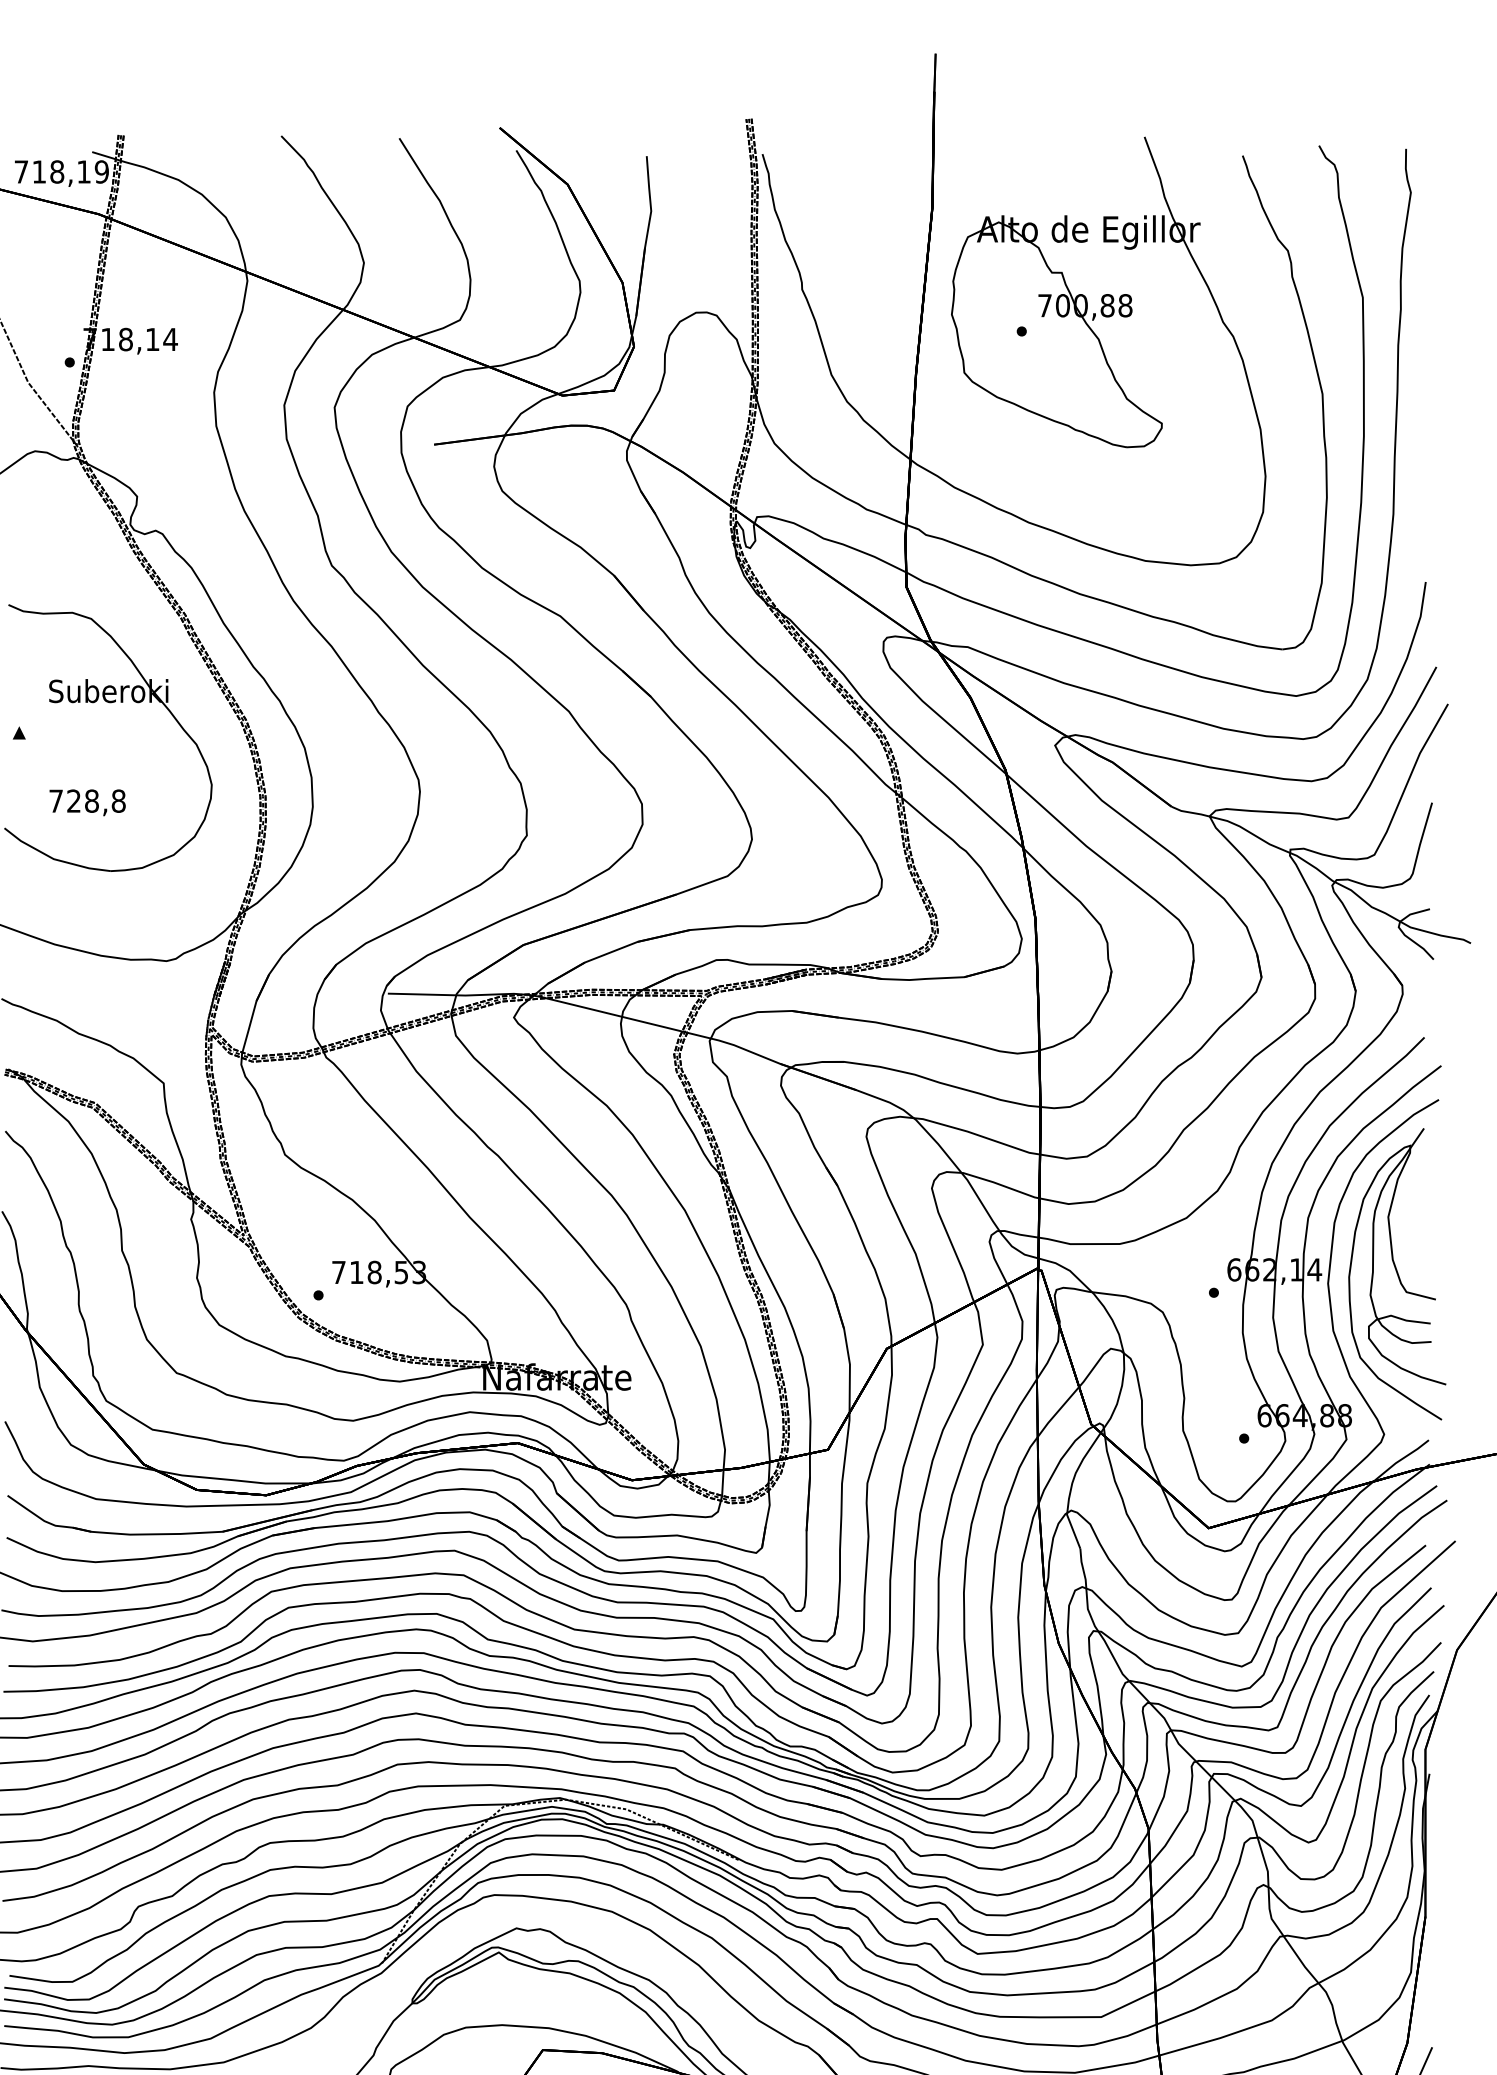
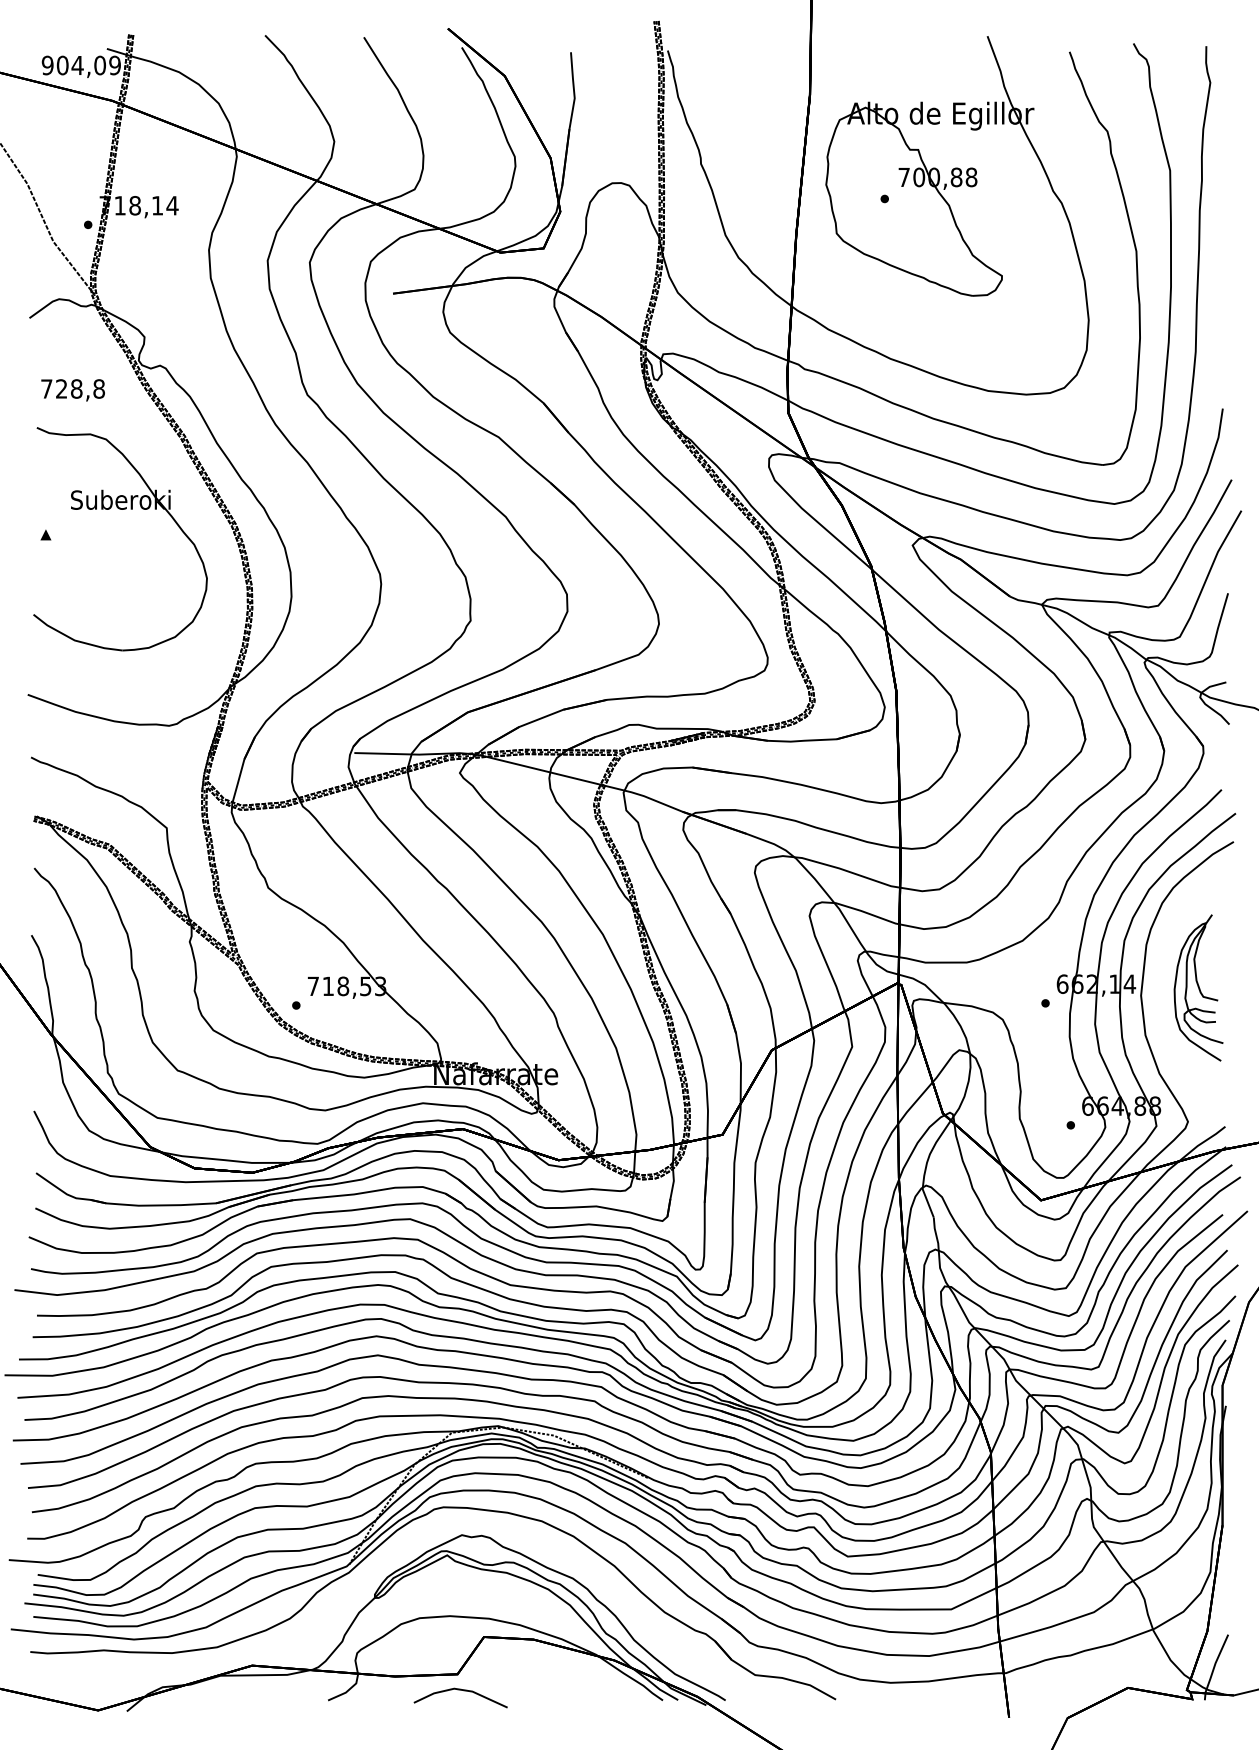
text: (52, 171) -> (73, 65), 718,19 -> 904,09
text: (86, 802) -> (72, 390), moved
part: (1396, 1273) -> (1198, 987), size x0.6

